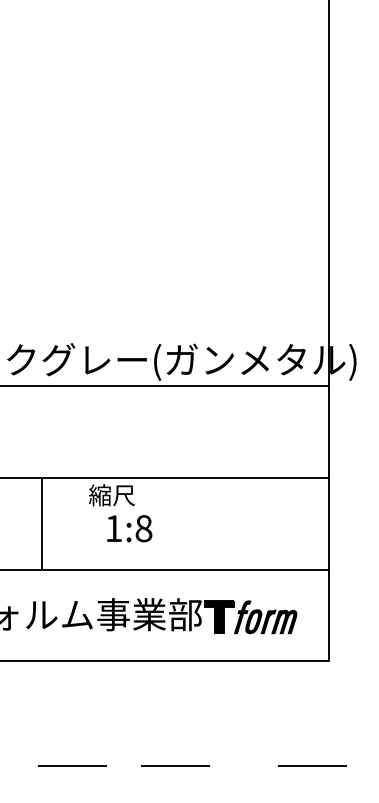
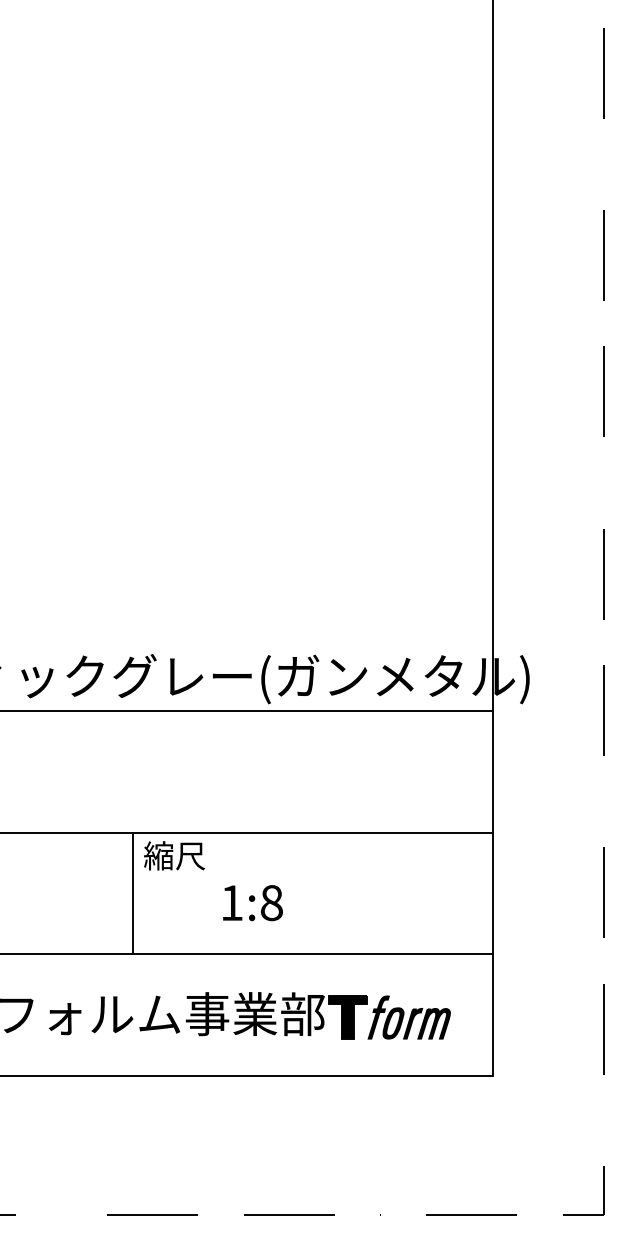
text: (112, 495) -> (174, 855), moved
line: (41, 523) -> (132, 893), moved
text: (129, 528) -> (252, 903), moved

